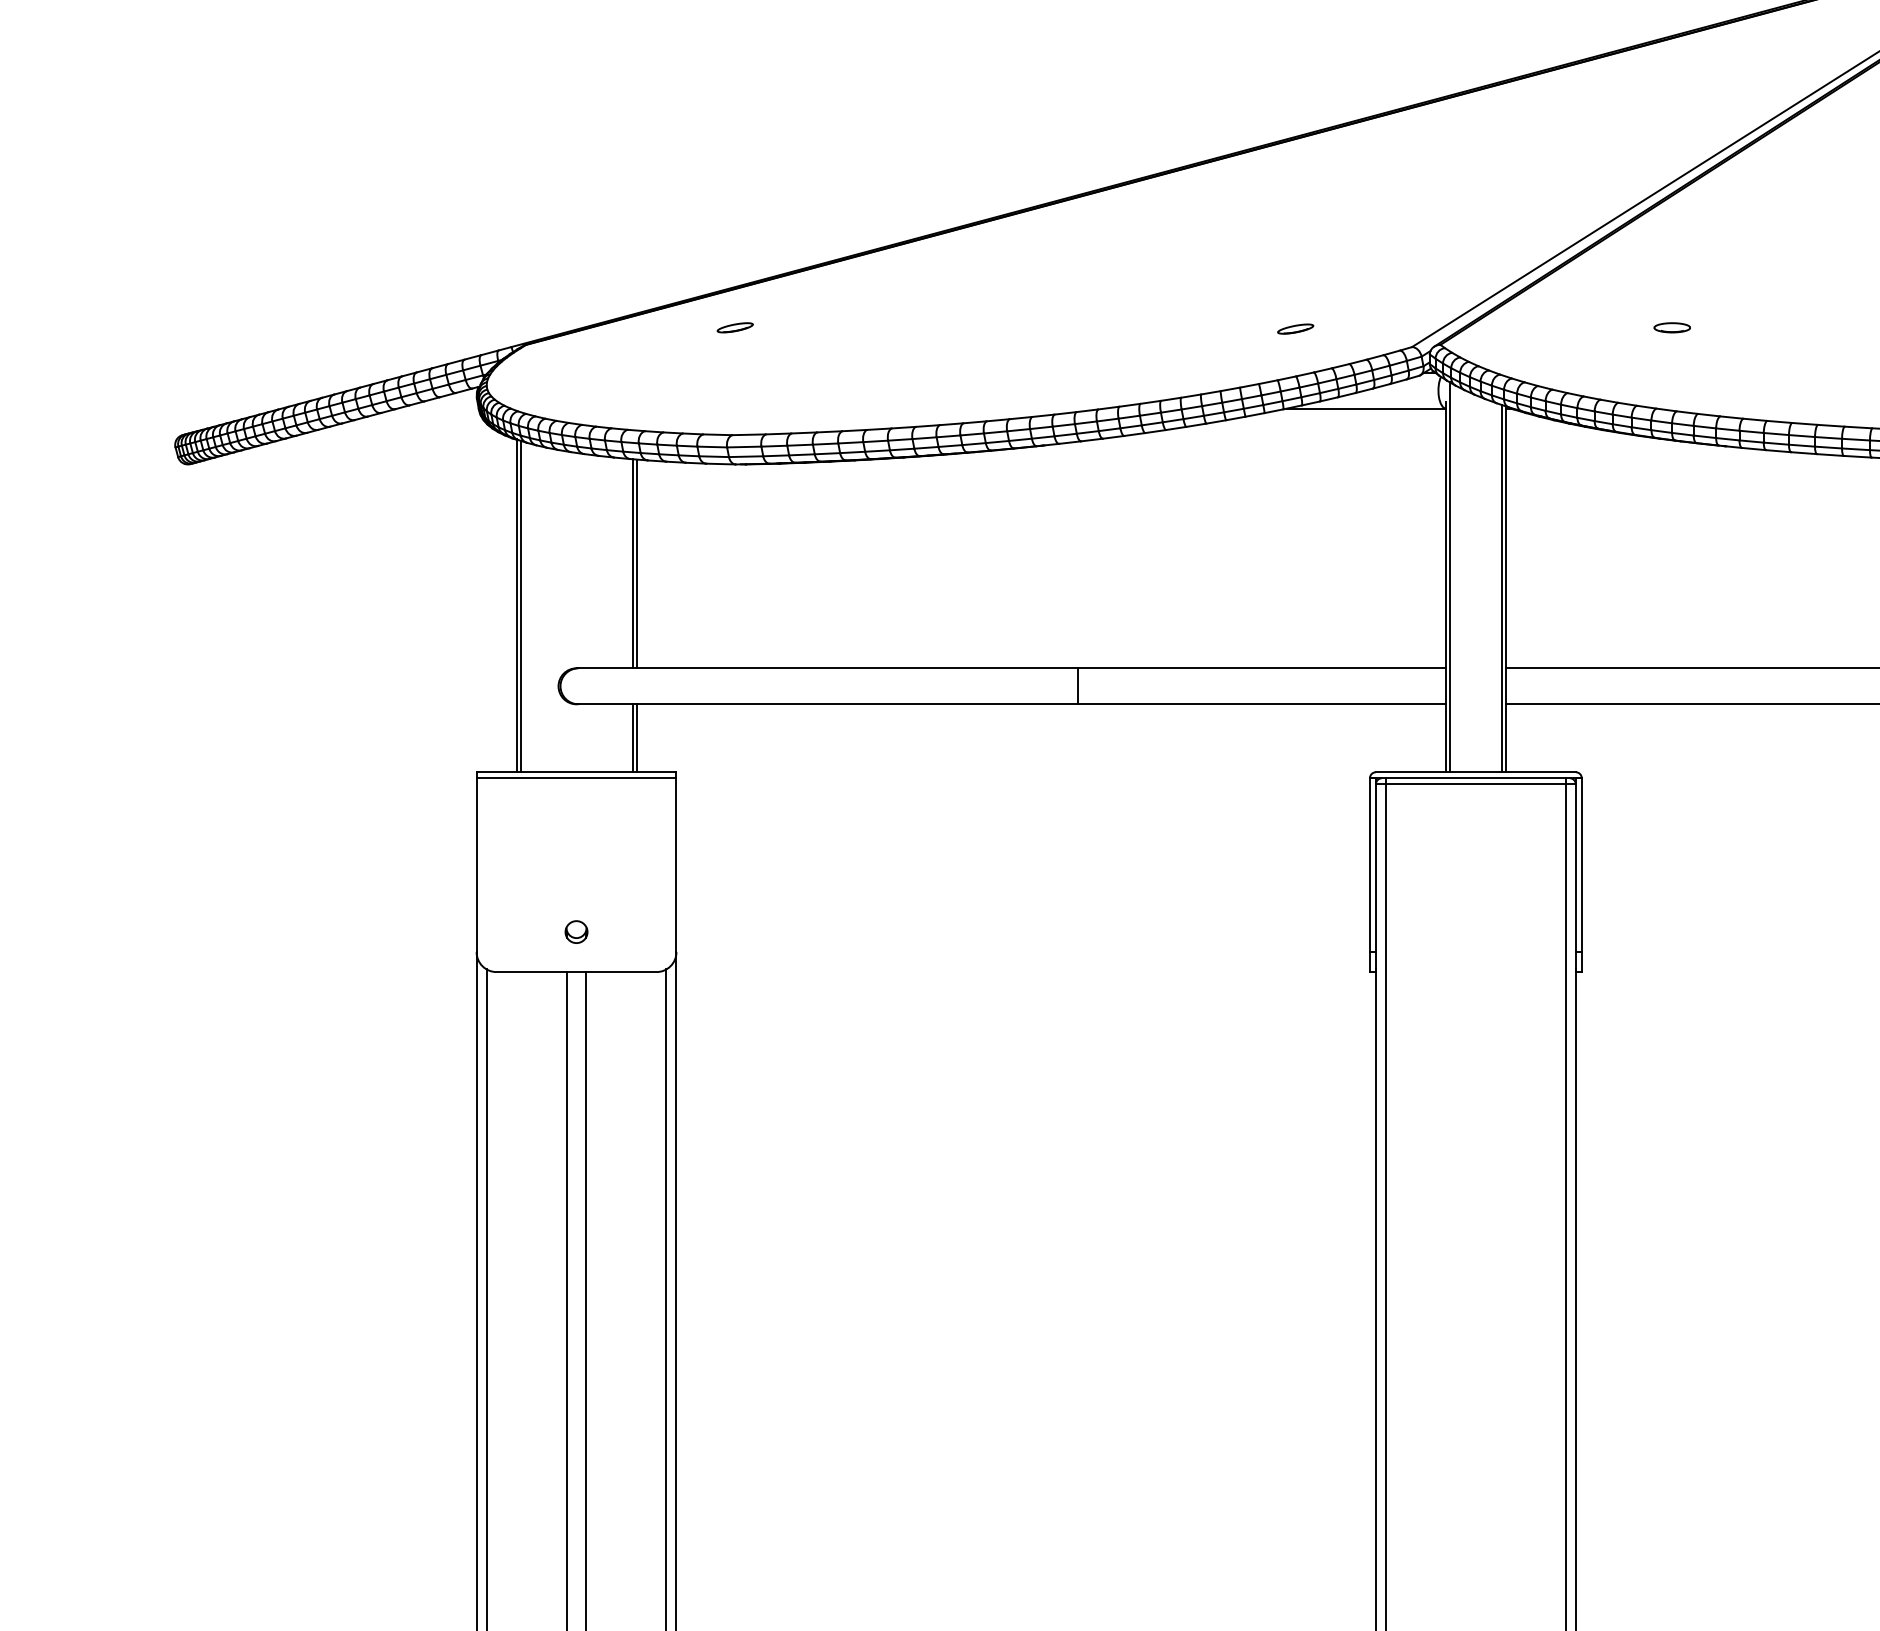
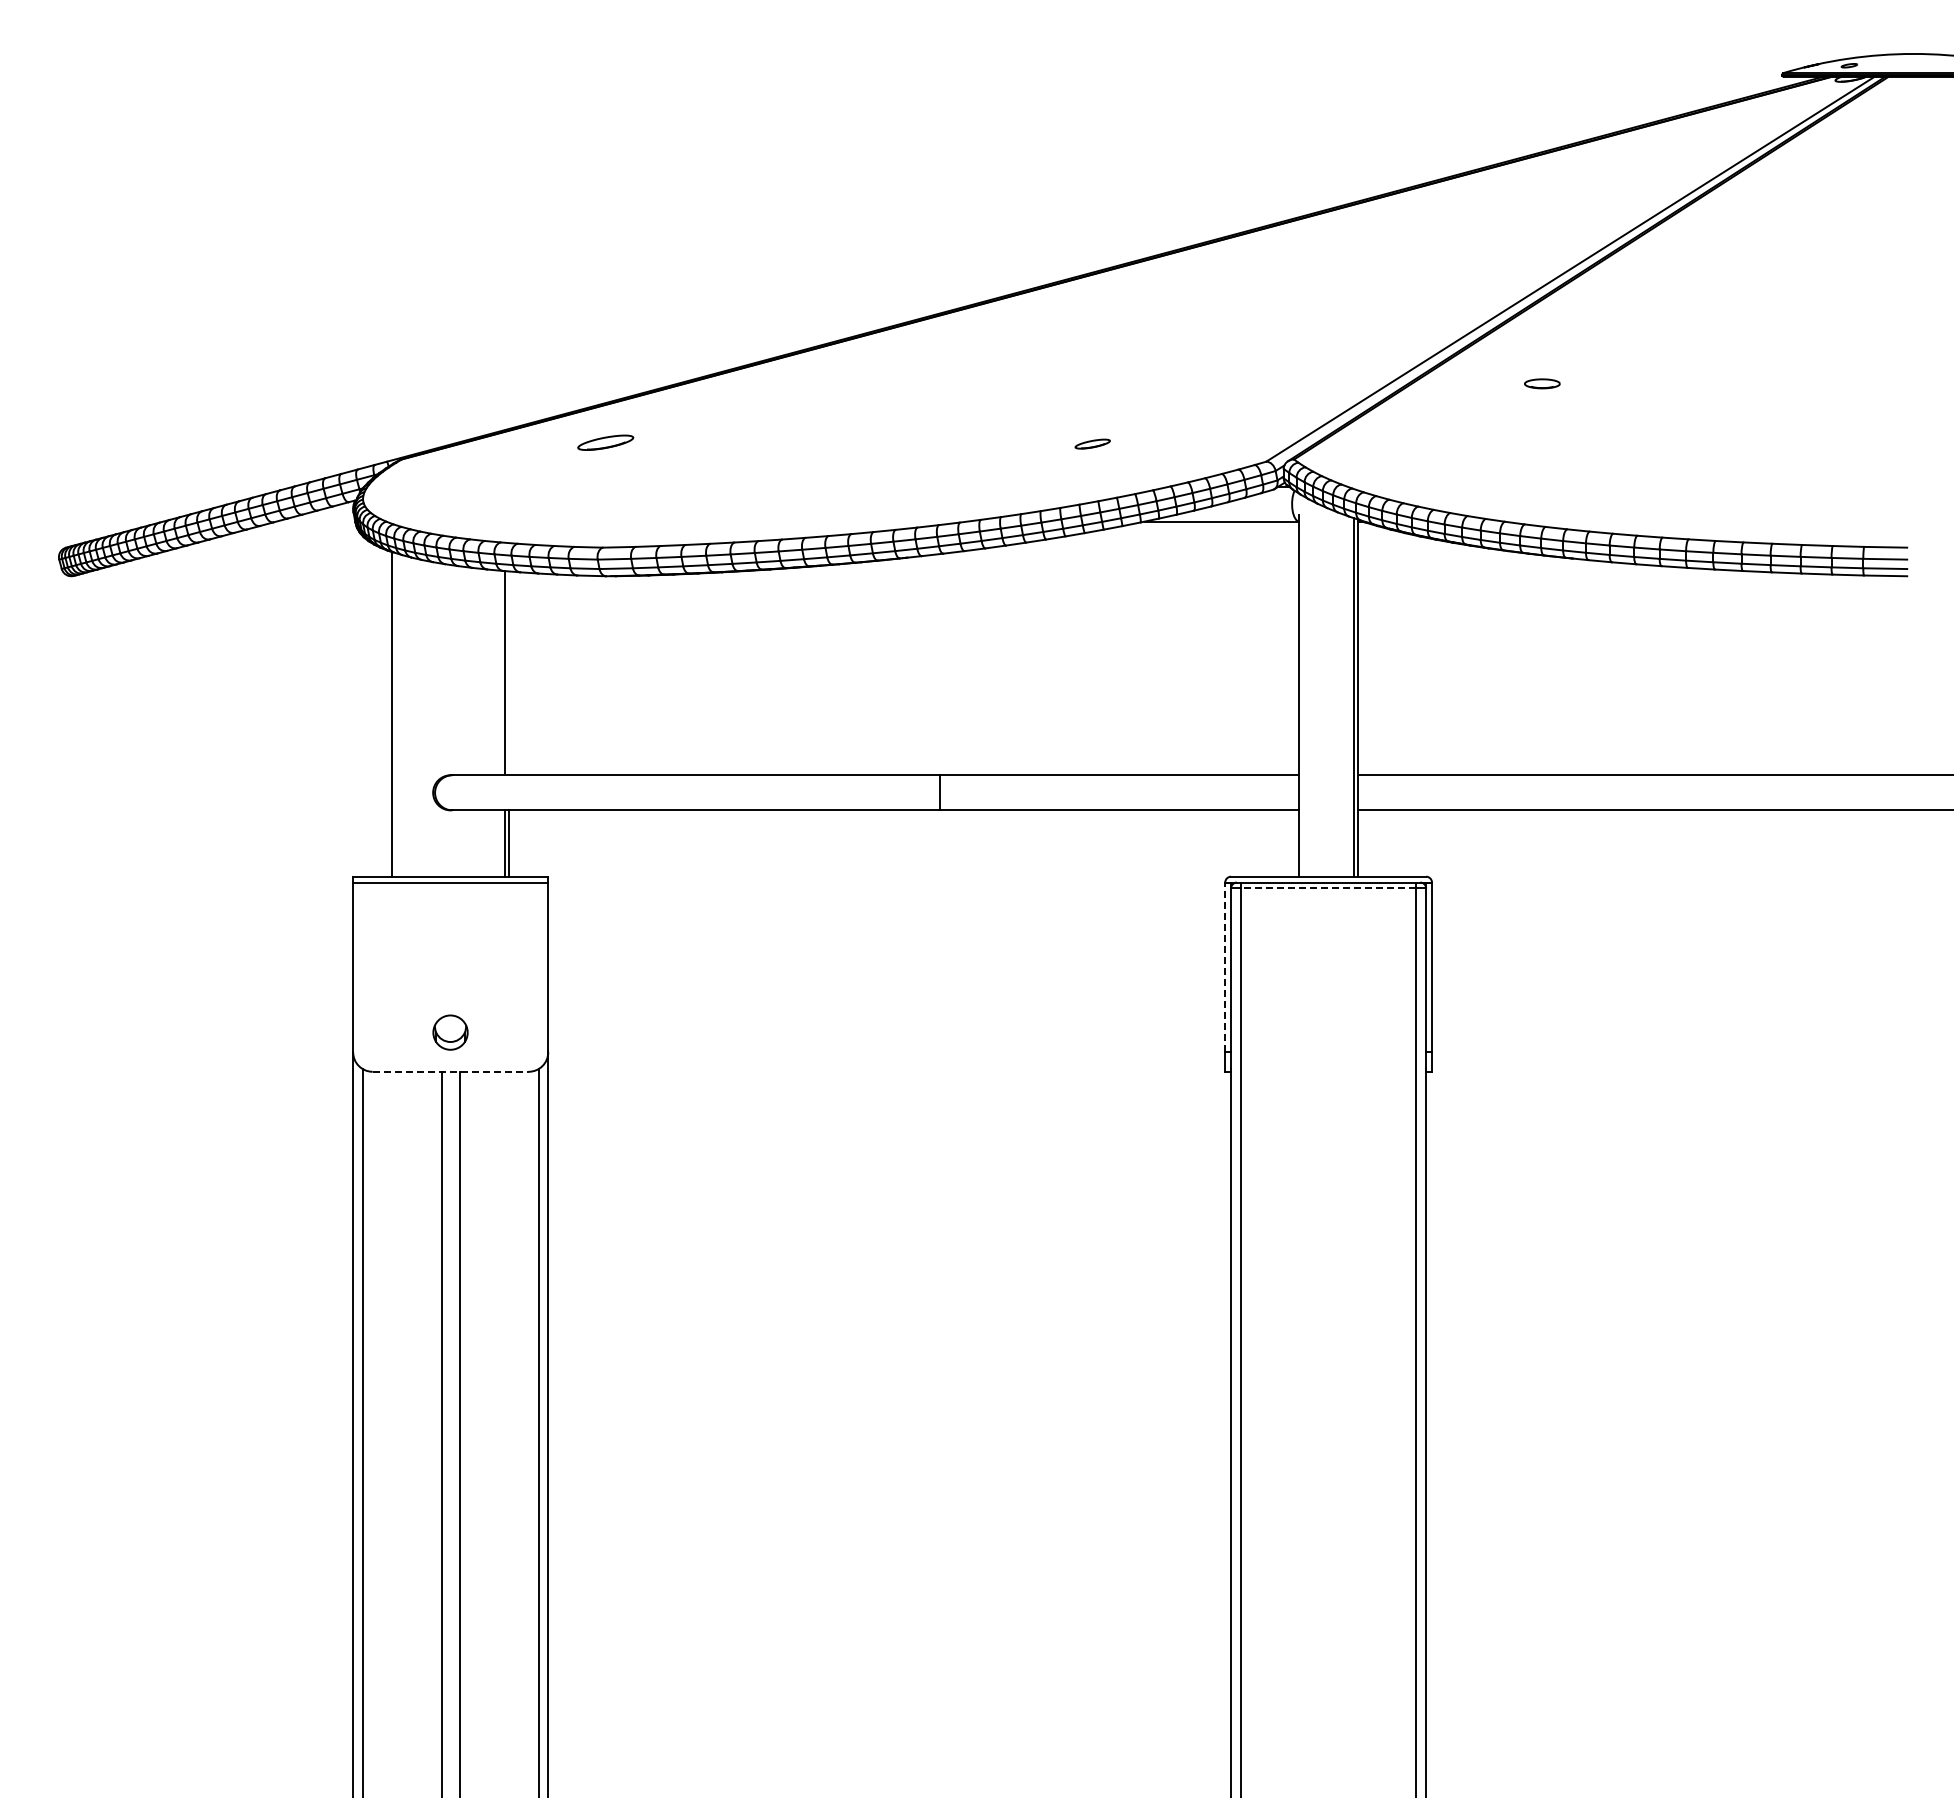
part: (735, 327) -> (605, 442), size x1.6
part: (1672, 327) -> (1542, 383), moved
part: (1295, 328) -> (1092, 443), moved
line: (636, 564) -> (509, 673), removed
line: (1450, 577) -> (1303, 686), removed
line: (520, 606) -> (396, 714), removed
line: (1475, 784) -> (1328, 888), solid -> dashed
line: (1370, 865) -> (1225, 967), solid -> dashed
part: (576, 931) -> (450, 1032), size x1.6
line: (577, 971) -> (451, 1071), solid -> dashed

